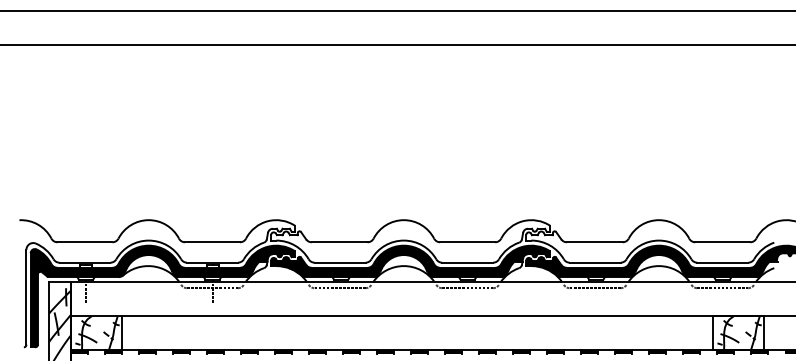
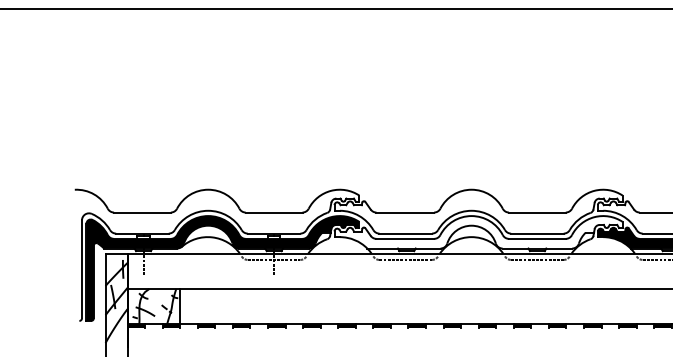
fill: (410, 261) -> (478, 232), removed

